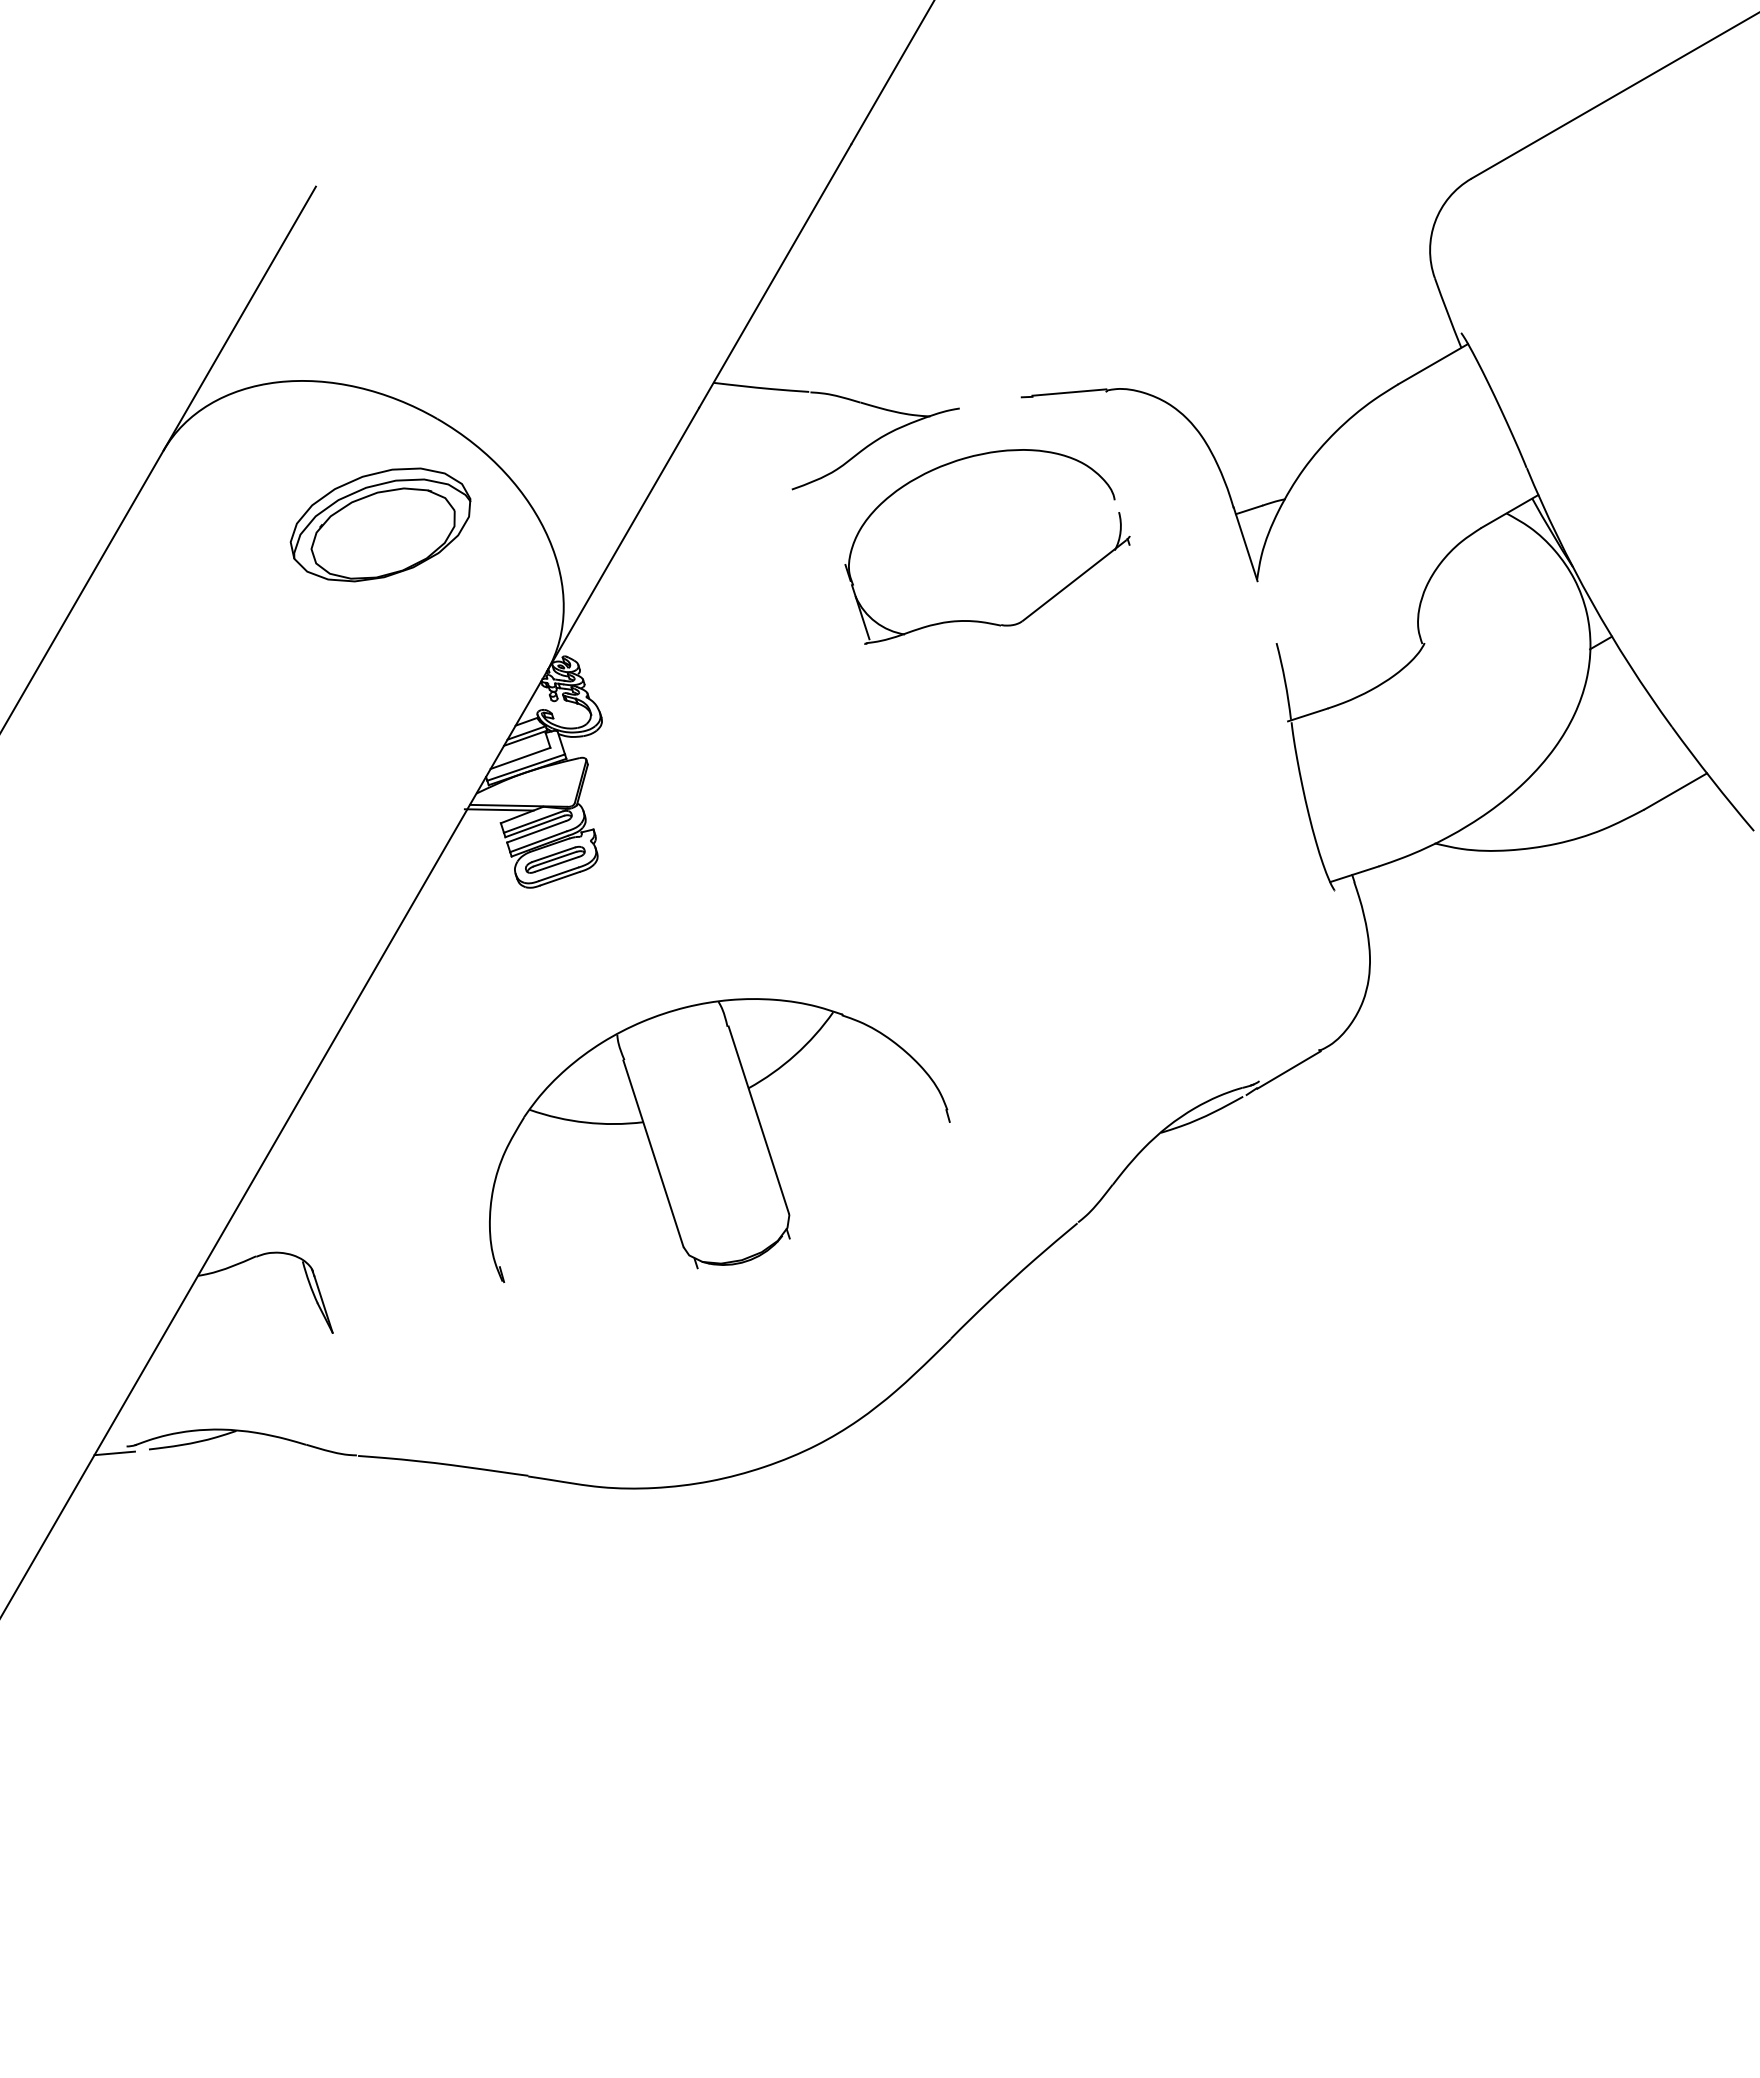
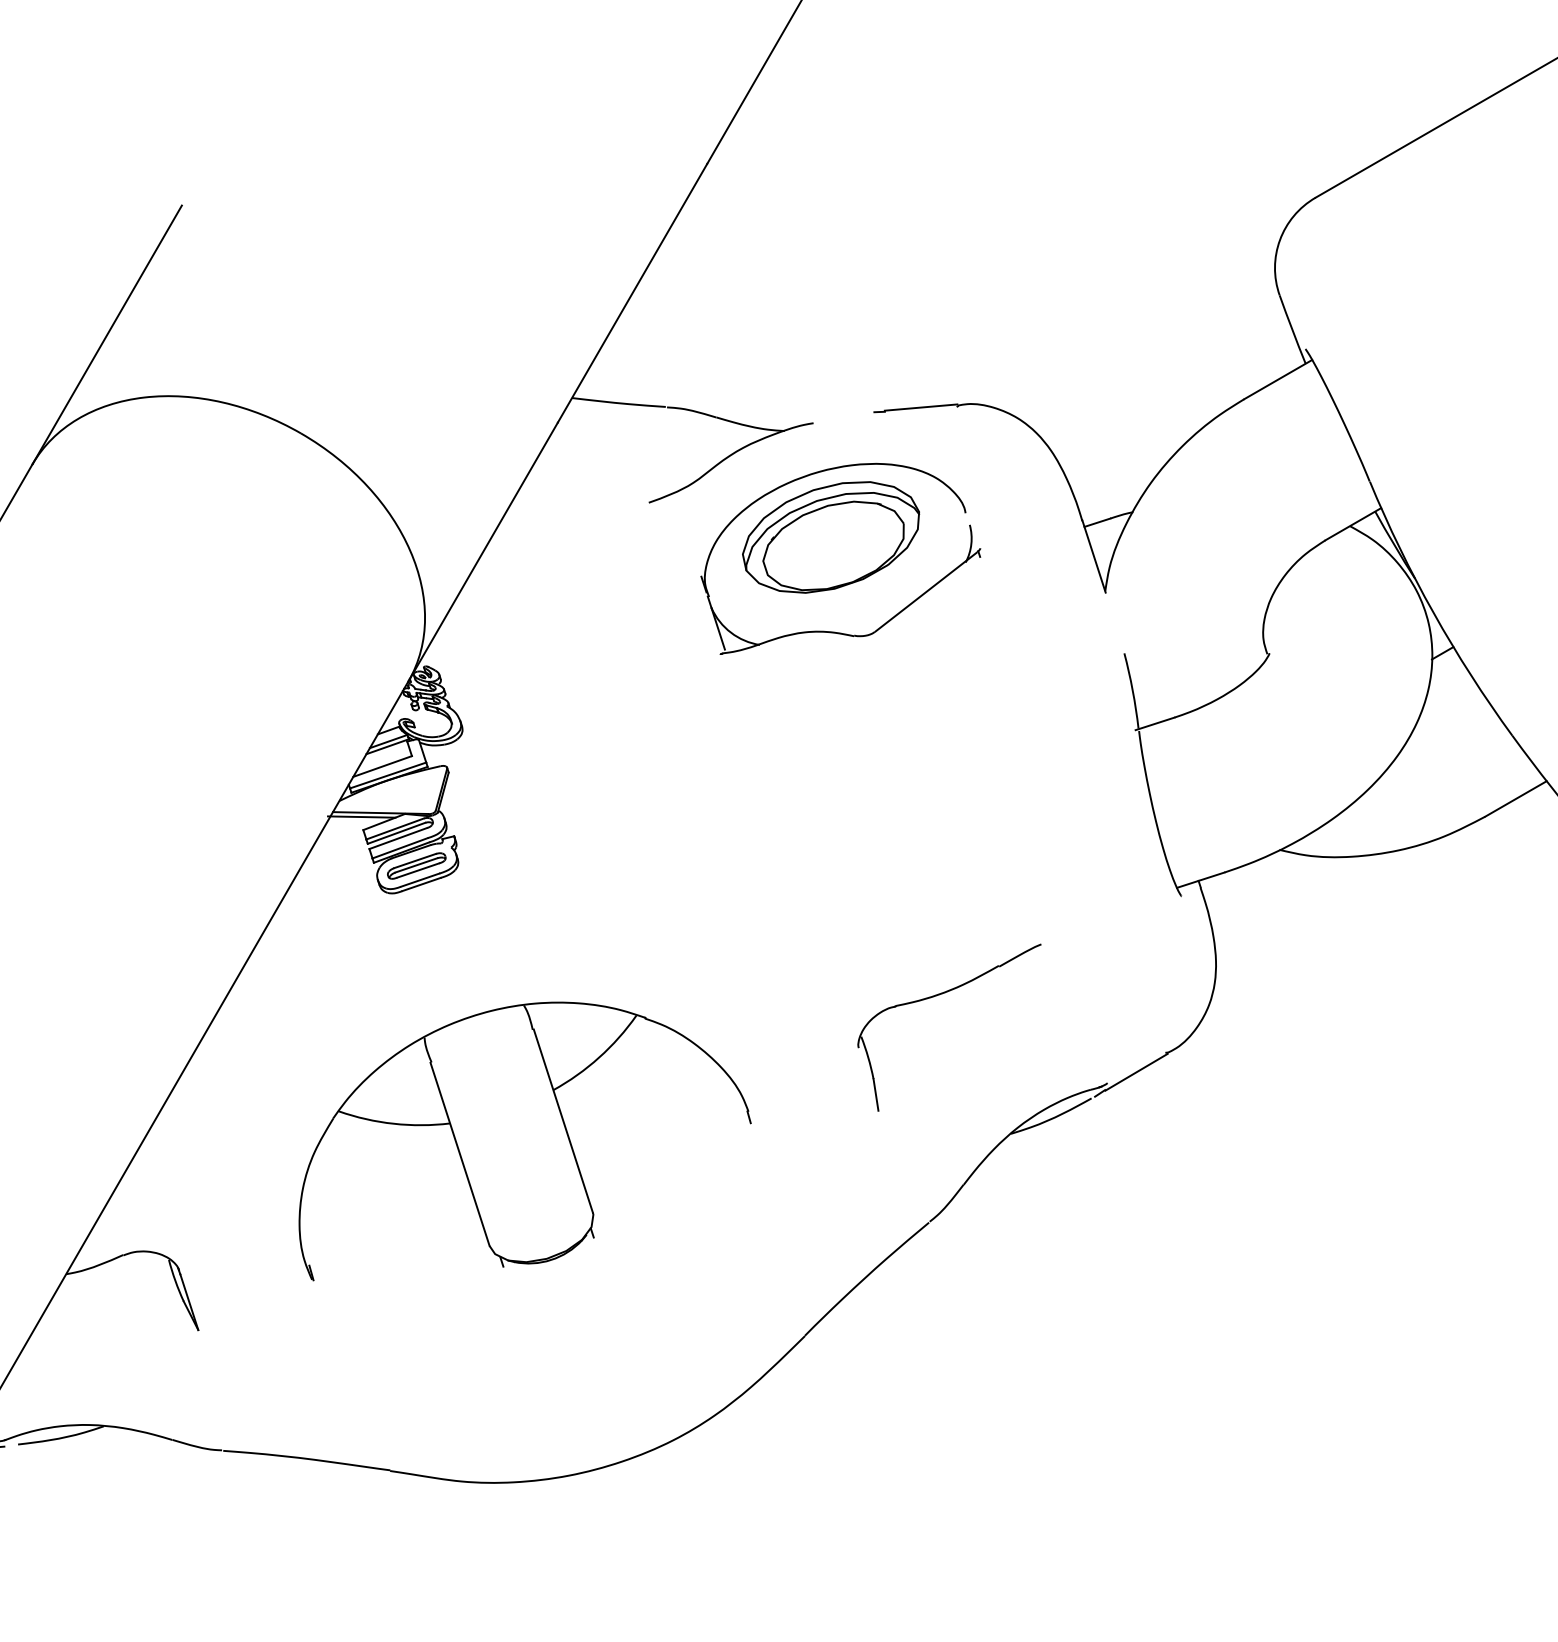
part: (380, 524) -> (830, 537), moved
part: (1086, 992) -> (937, 996), added
part: (719, 1140) -> (524, 1141), moved

